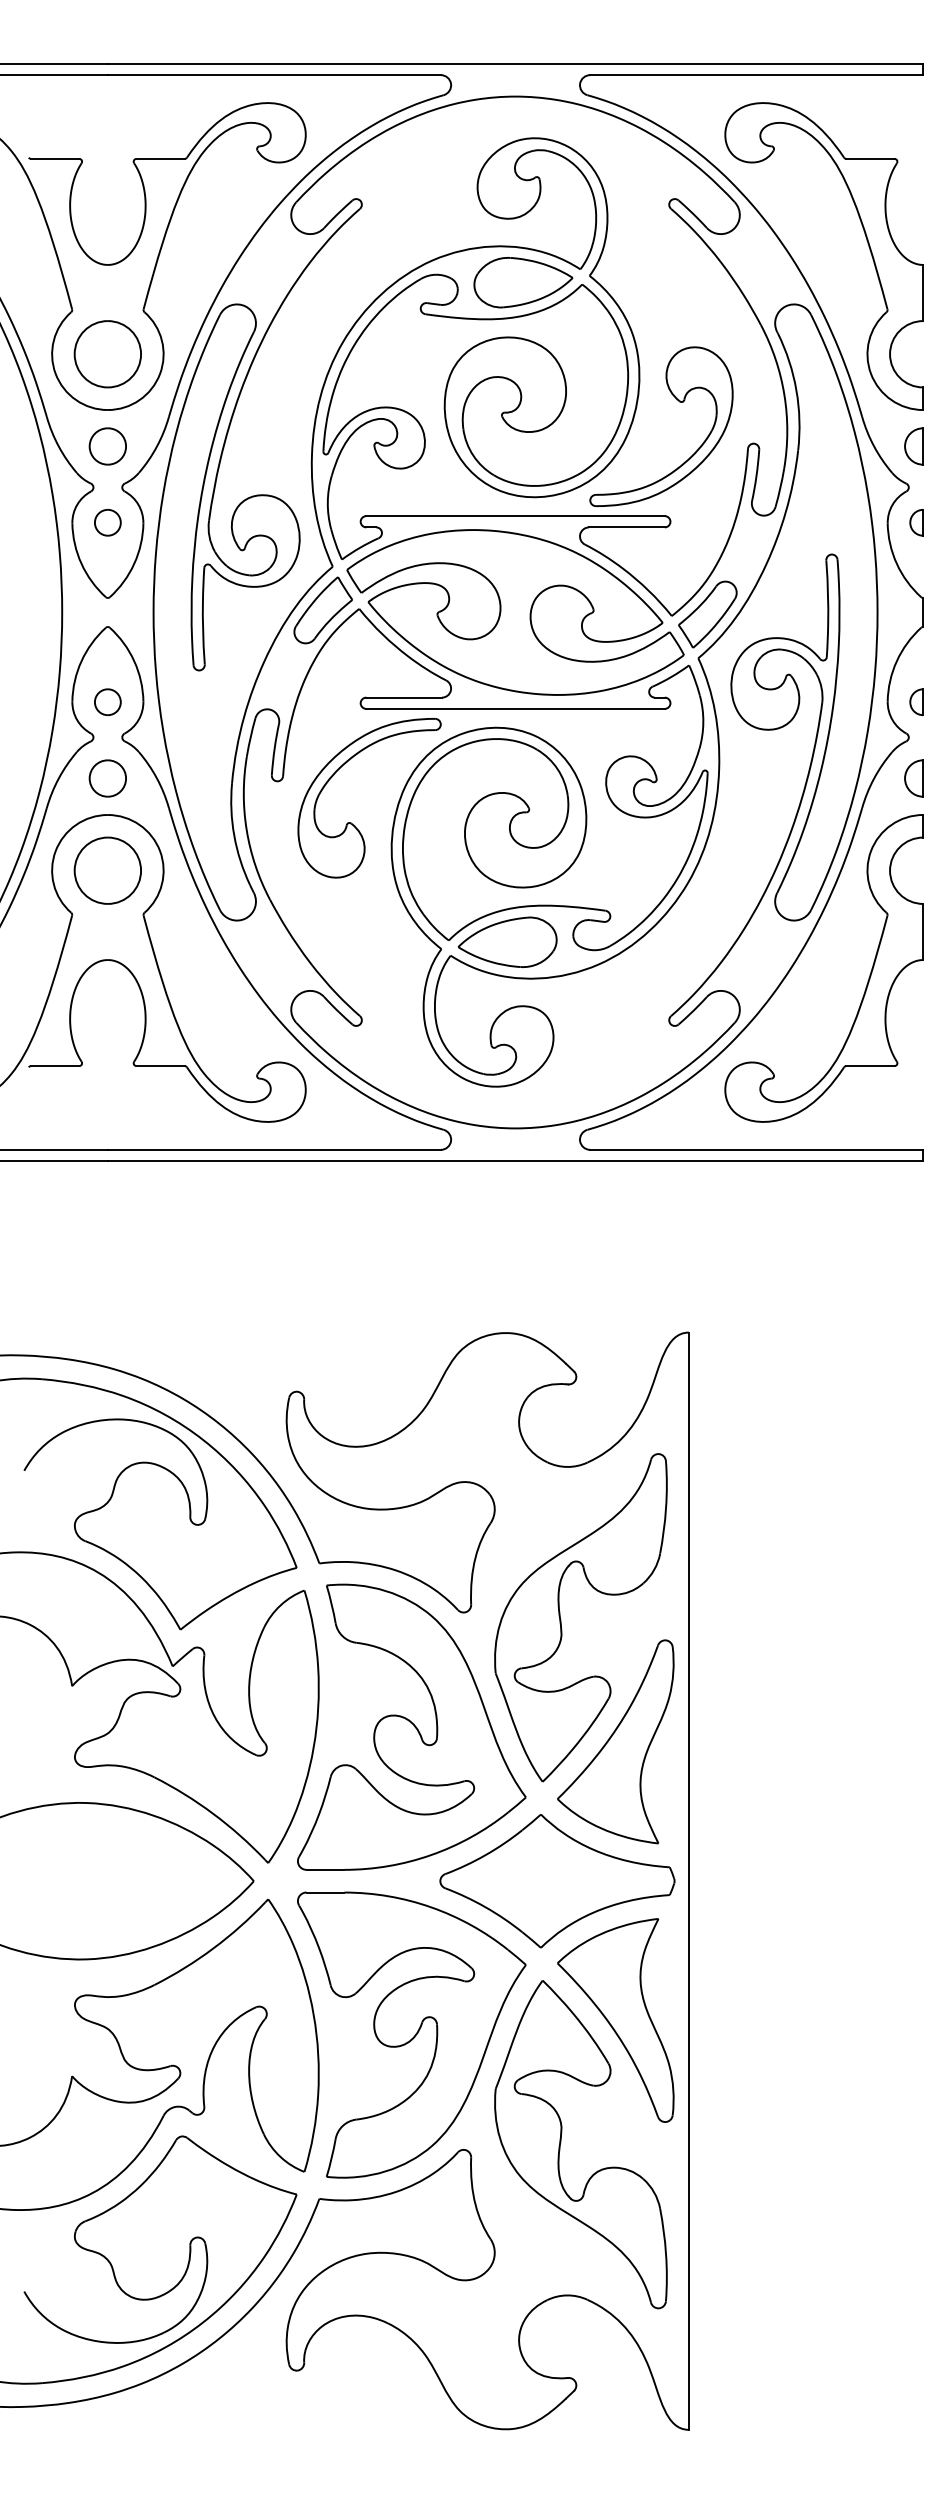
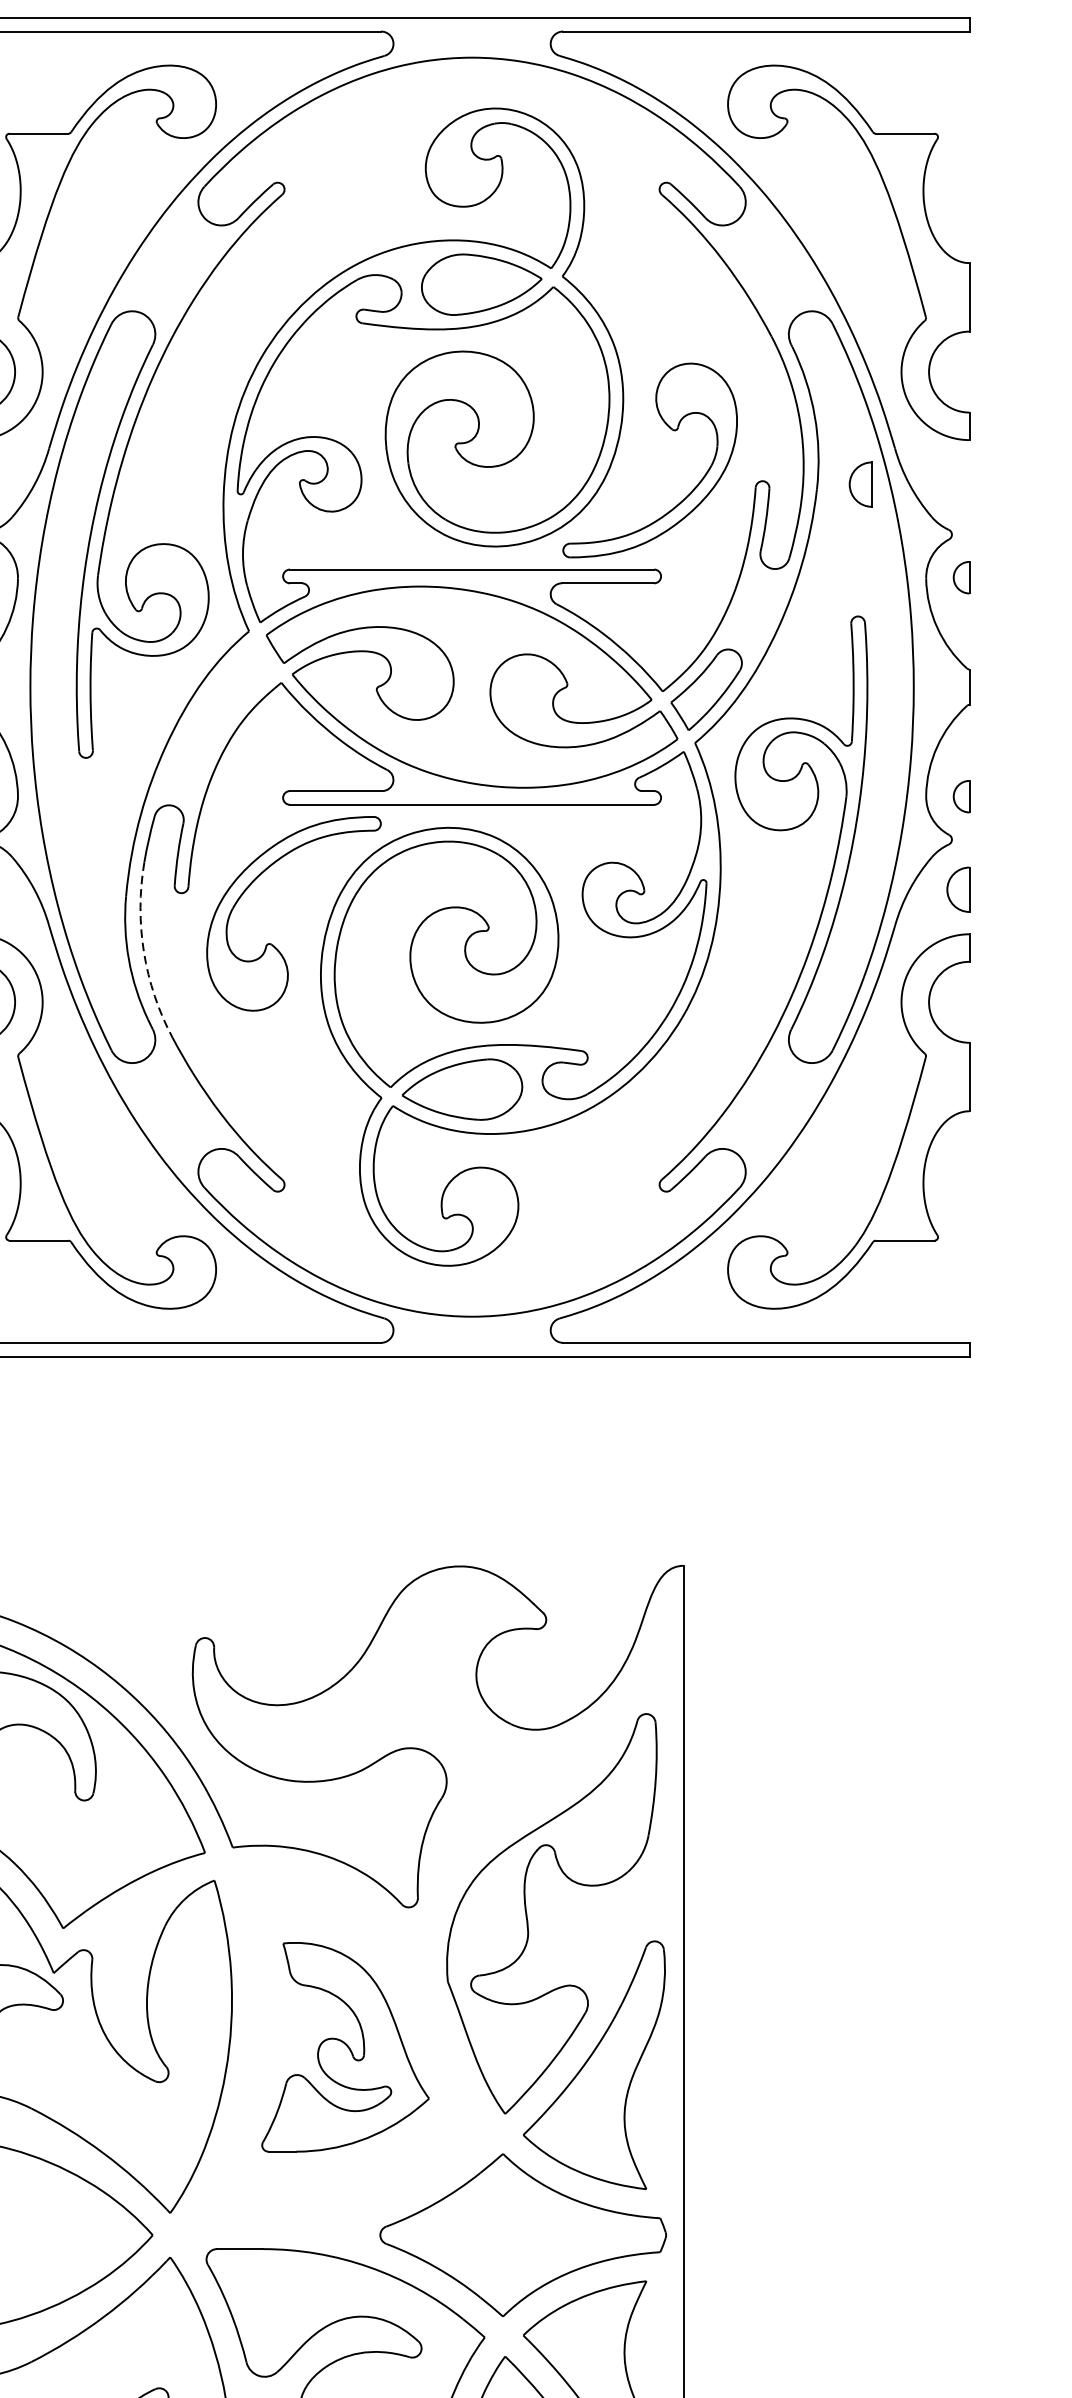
part: (913, 446) -> (860, 484), moved
part: (322, 610) -> (236, 684), removed
arc: (246, 829) -> (143, 951), solid -> dashed
part: (411, 1726) -> (345, 2046), size x0.6

